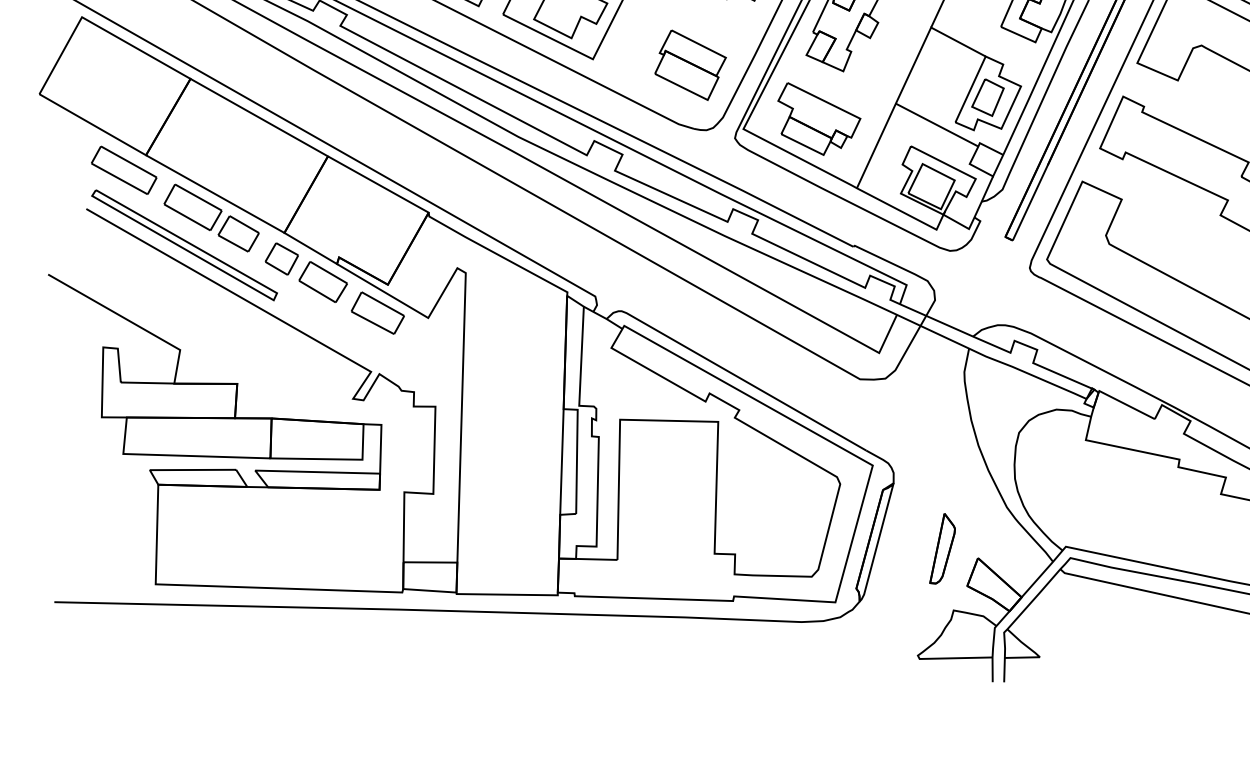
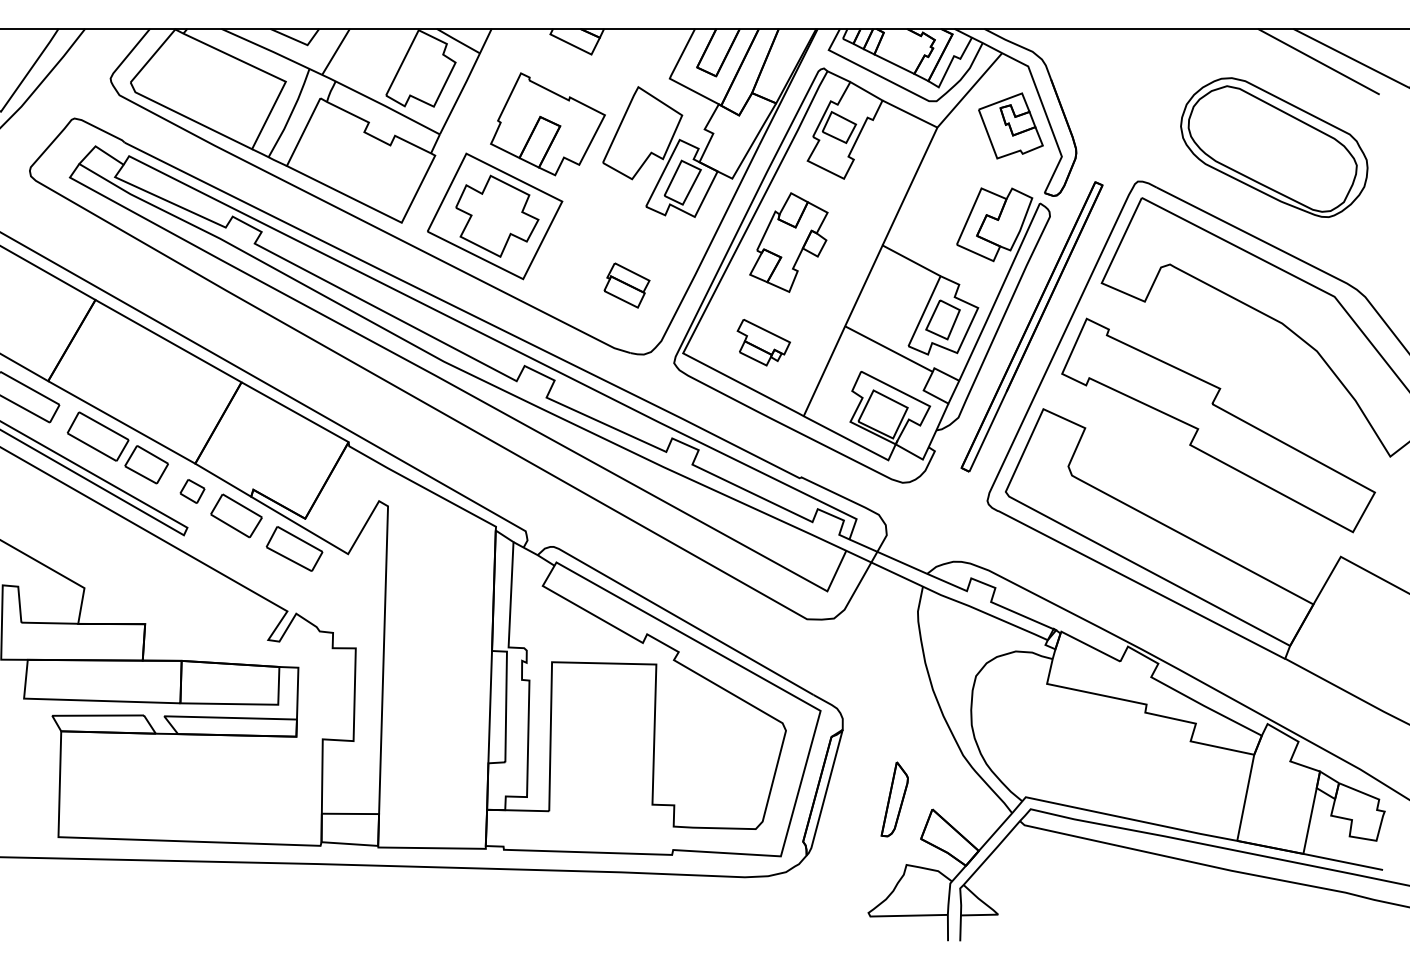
part: (690, 65) -> (626, 285), size x0.6
part: (819, 118) -> (763, 342), size x0.6
part: (281, 259) -> (192, 491), size x0.7

